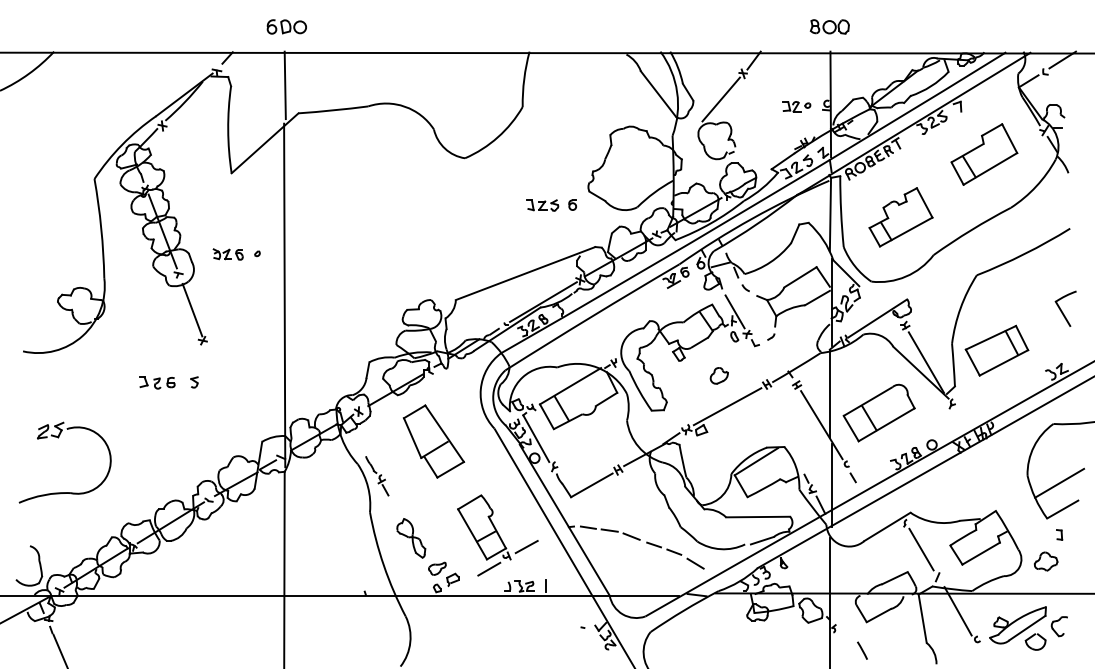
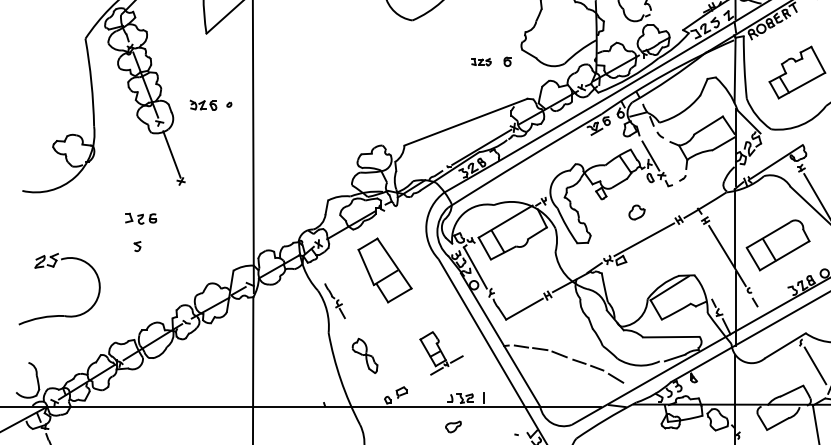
part: (542, 205) -> (480, 62), size x0.7
part: (194, 382) -> (137, 246), moved
part: (497, 535) -> (441, 353), size x0.6
part: (437, 568) -> (453, 426), moved

